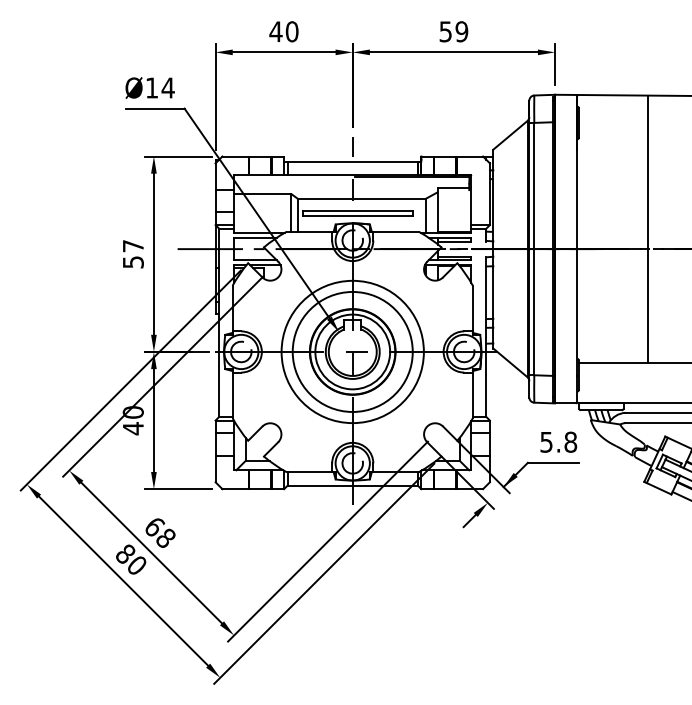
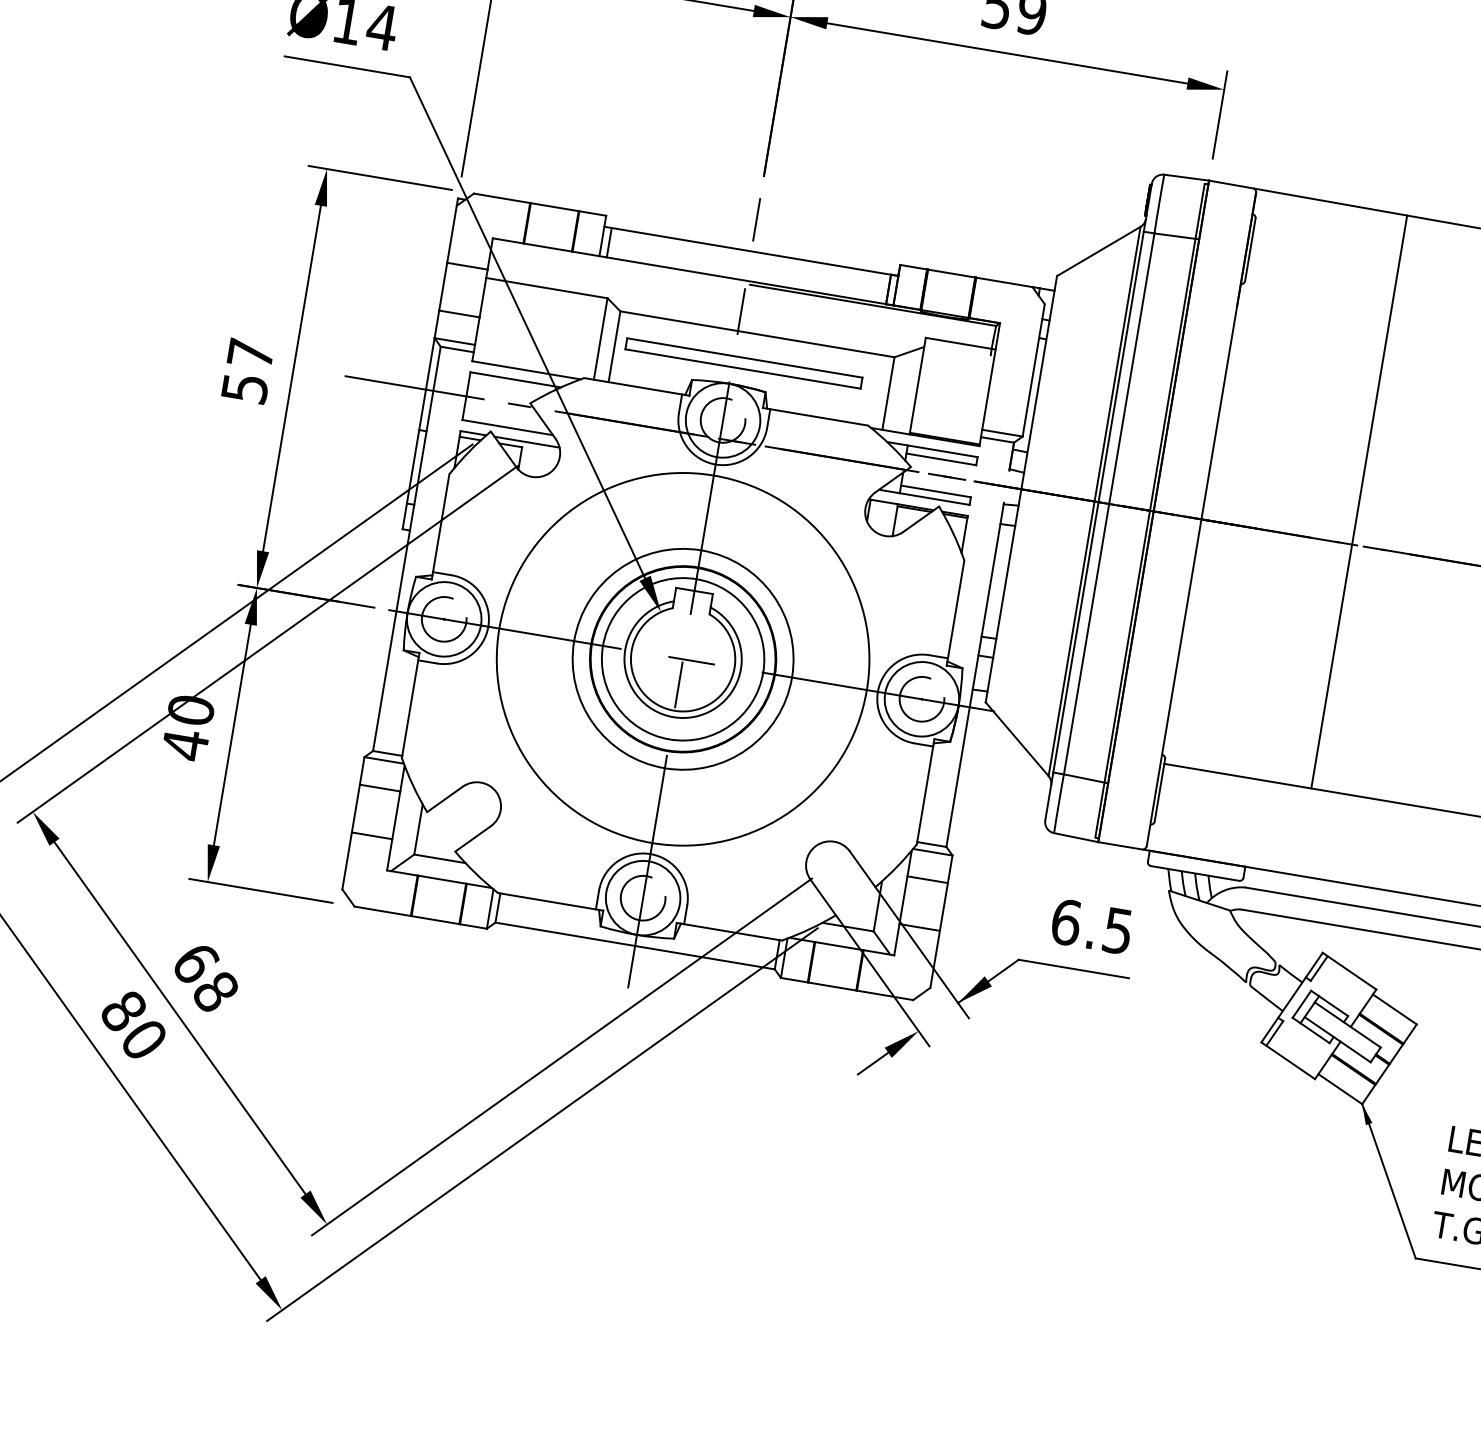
circle: (352, 351) -> (682, 658), size x0.71
circle: (352, 351) -> (682, 658), size x1.43
text: (558, 441) -> (1092, 925), 5.8 -> 6.5

